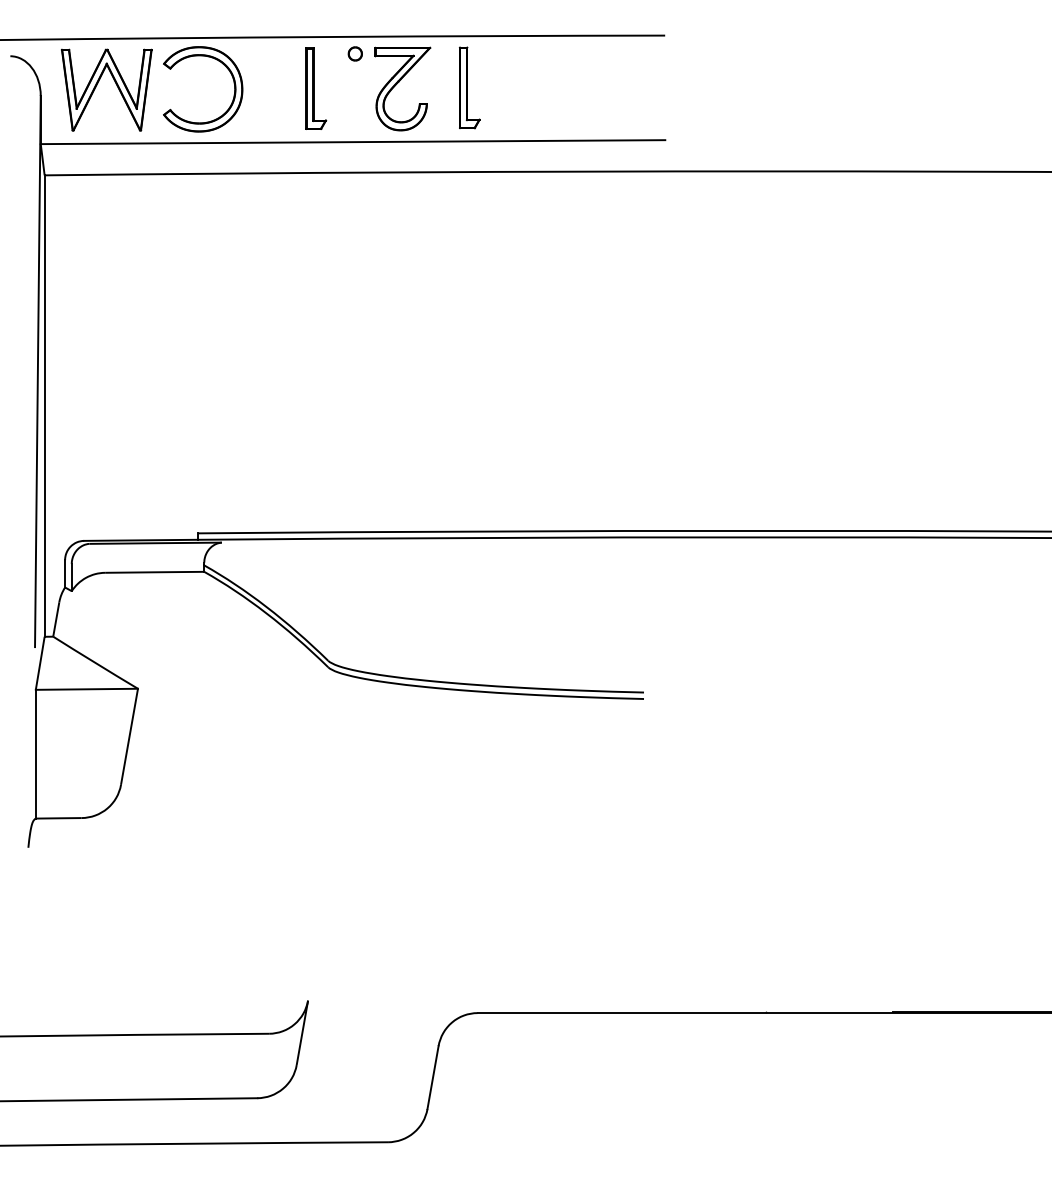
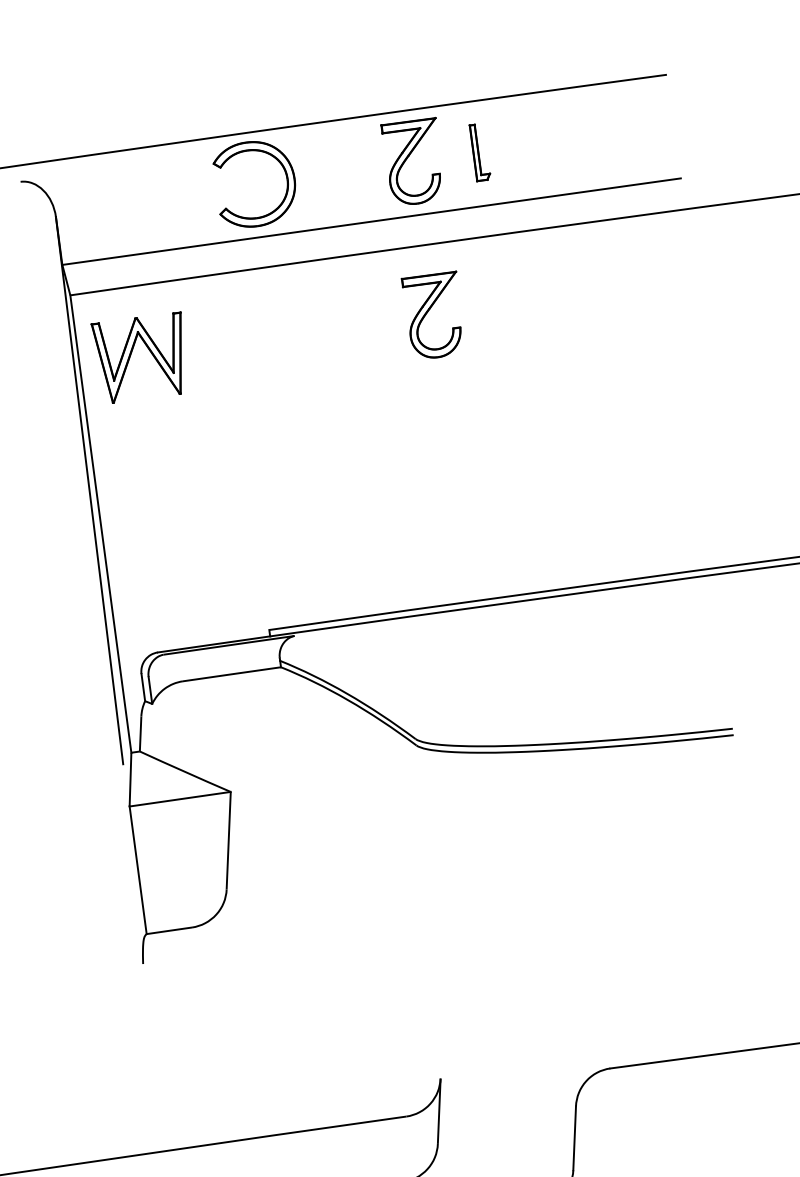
part: (354, 53) -> (361, 133), removed
part: (97, 85) -> (131, 354), moved
part: (469, 87) -> (479, 152), size x0.7
part: (316, 88) -> (328, 173), removed
part: (233, 94) -> (286, 184), moved
part: (398, 238) -> (429, 311), added

